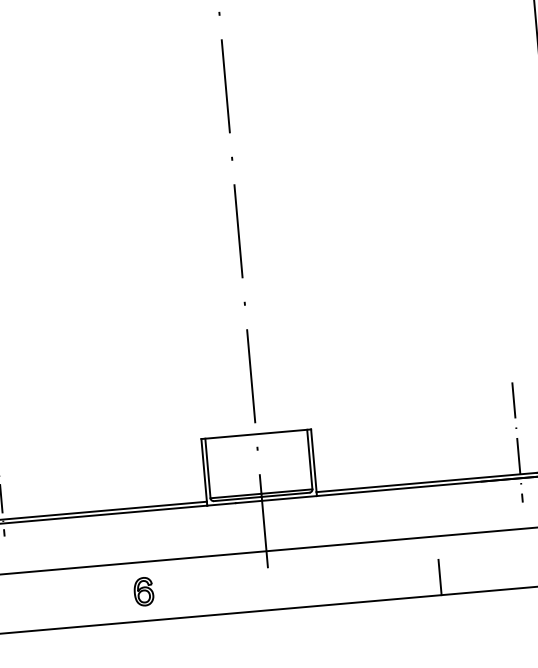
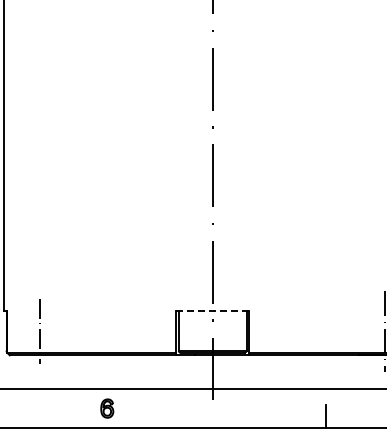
line: (255, 433) -> (212, 310), solid -> dashed
part: (144, 591) -> (107, 408), moved

